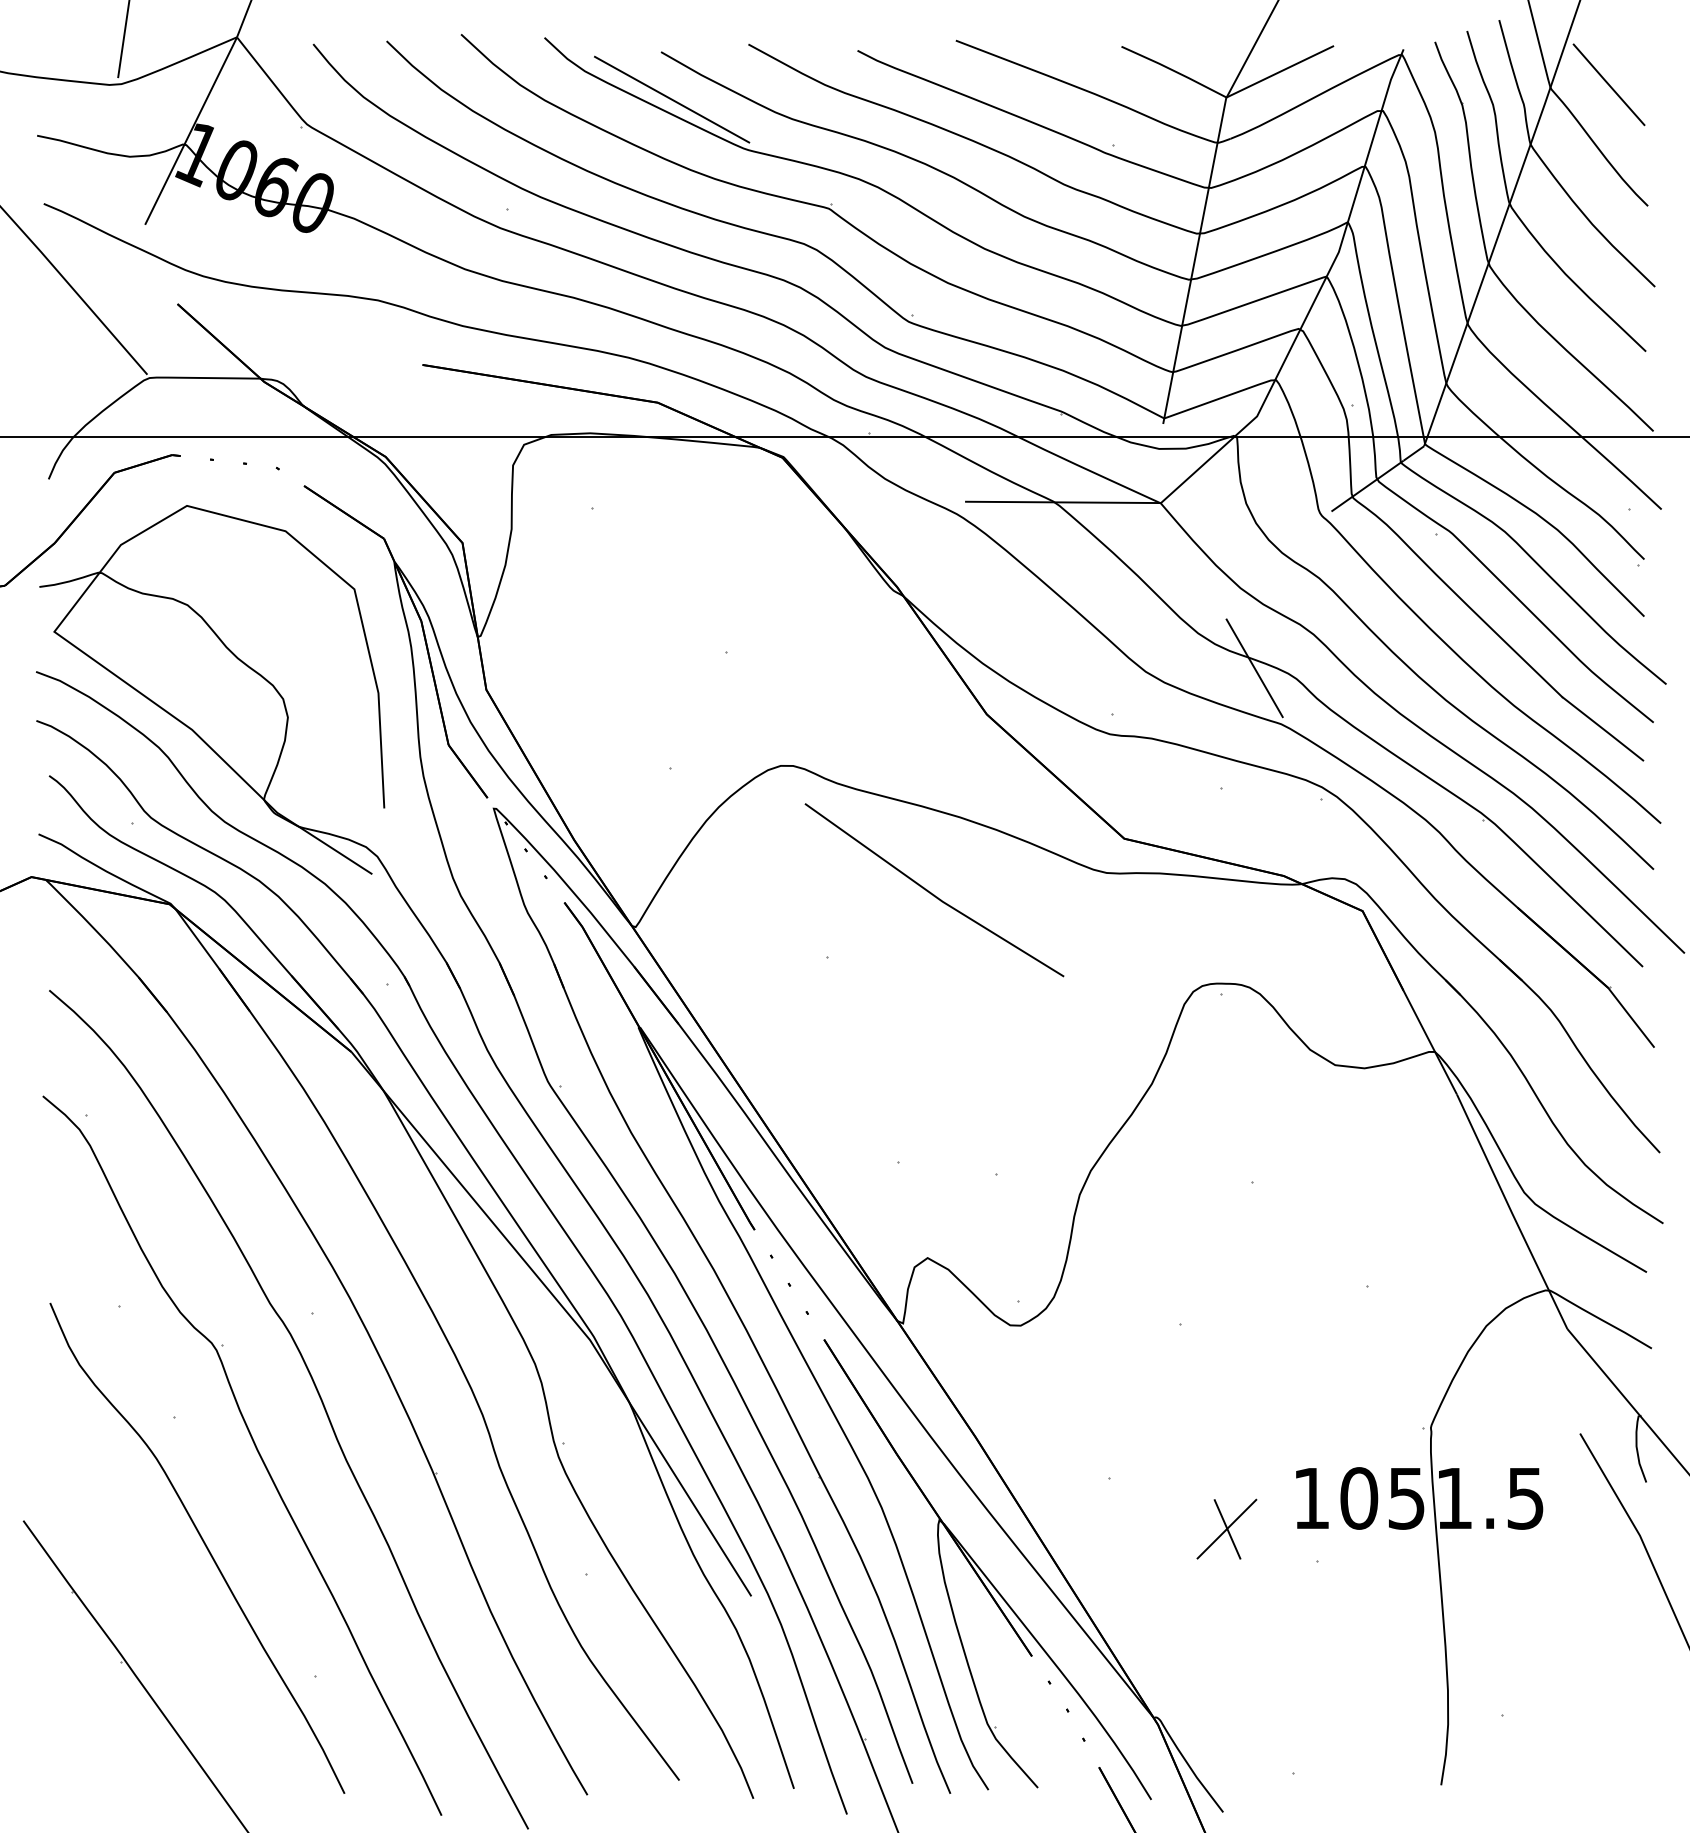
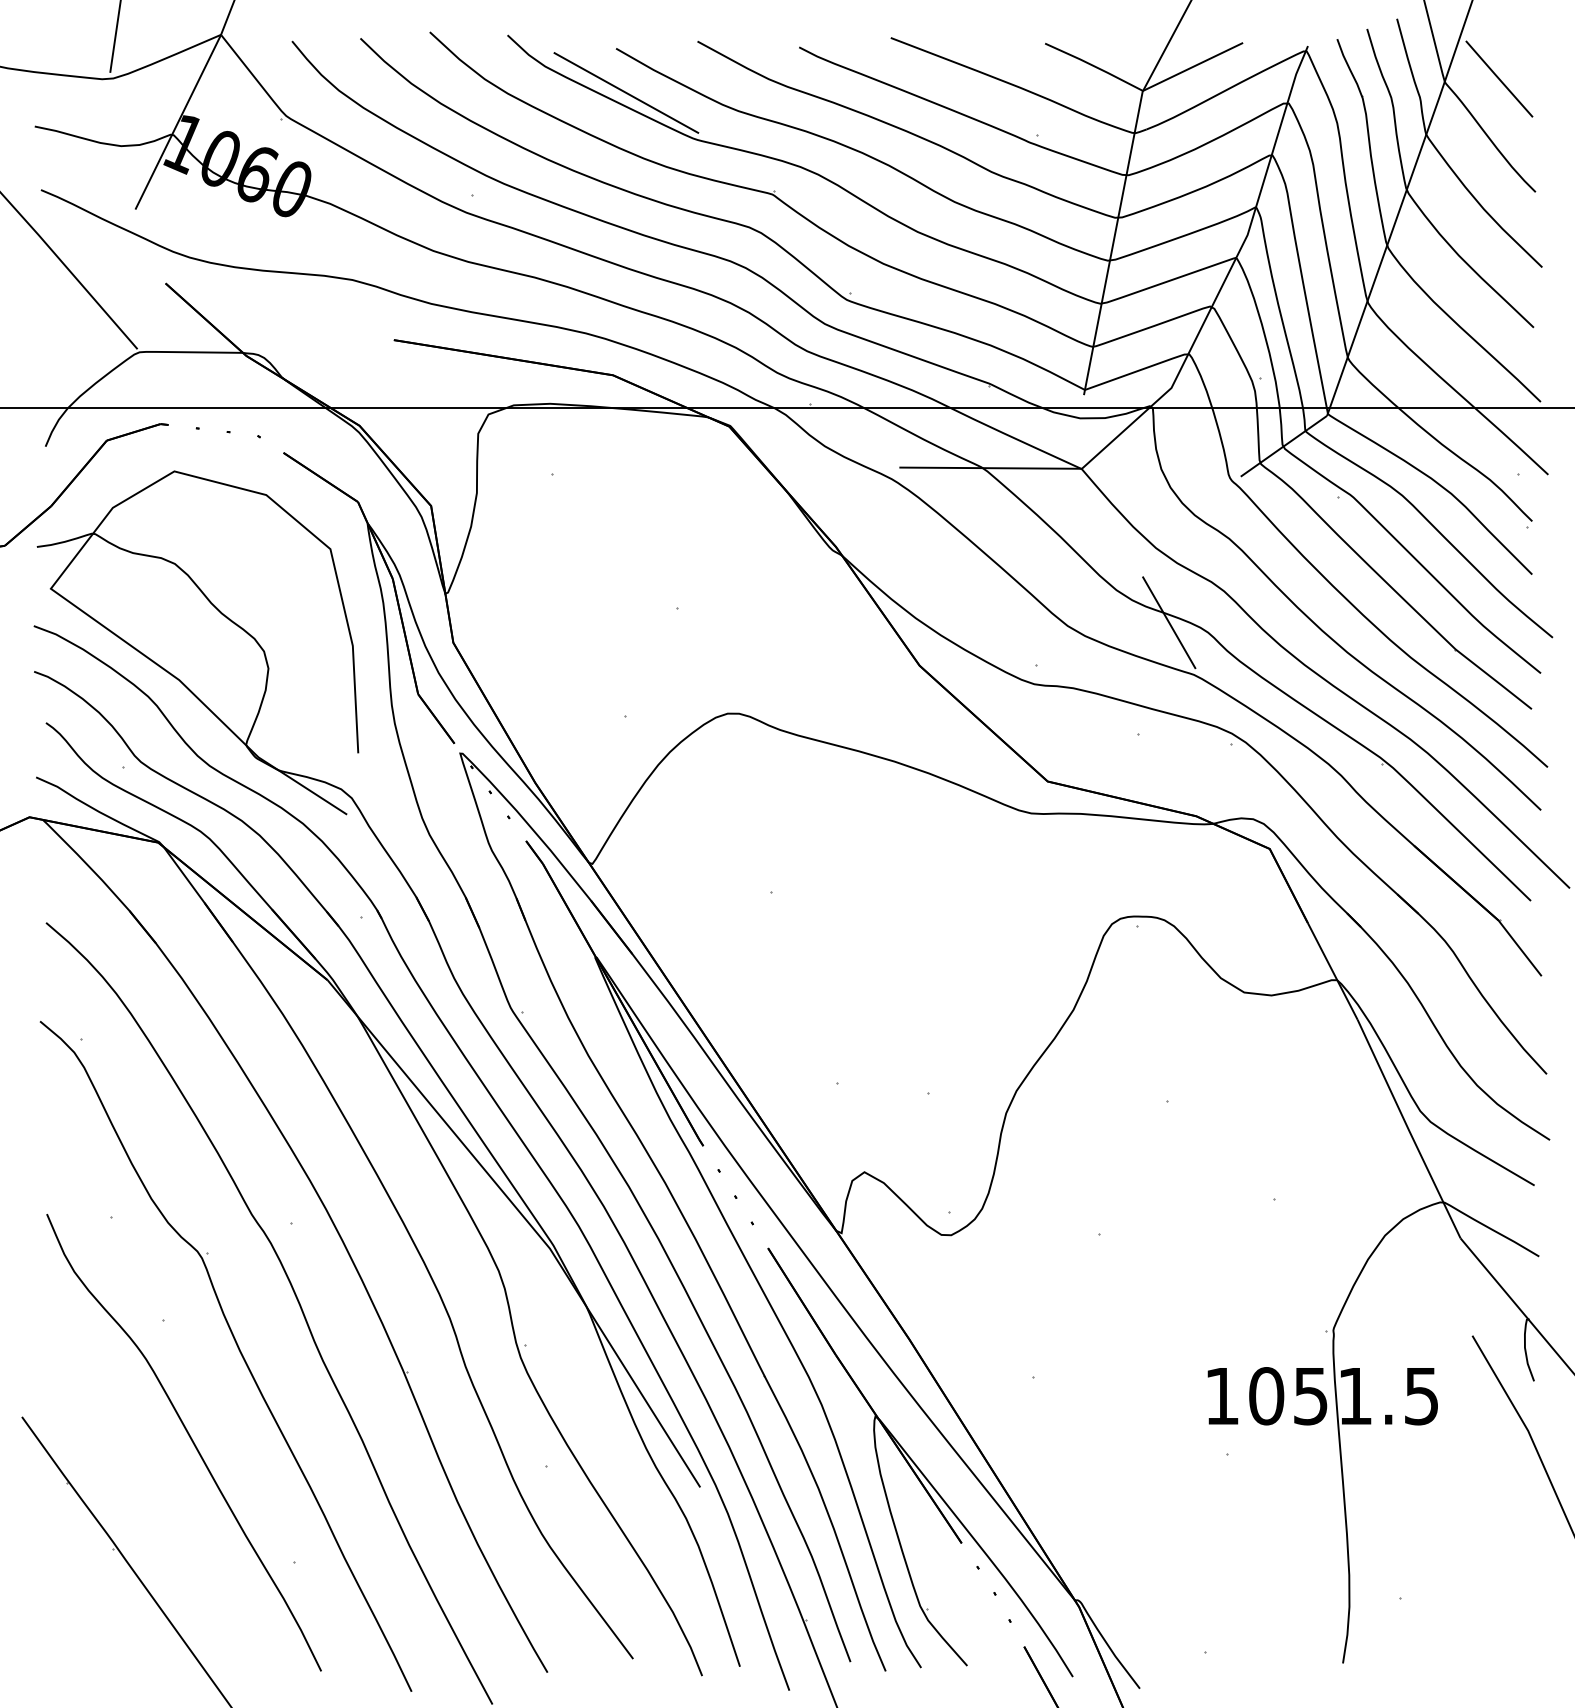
line: (931, 892) -> (868, 831), removed
part: (1227, 1528) -> (1143, 1424), removed

